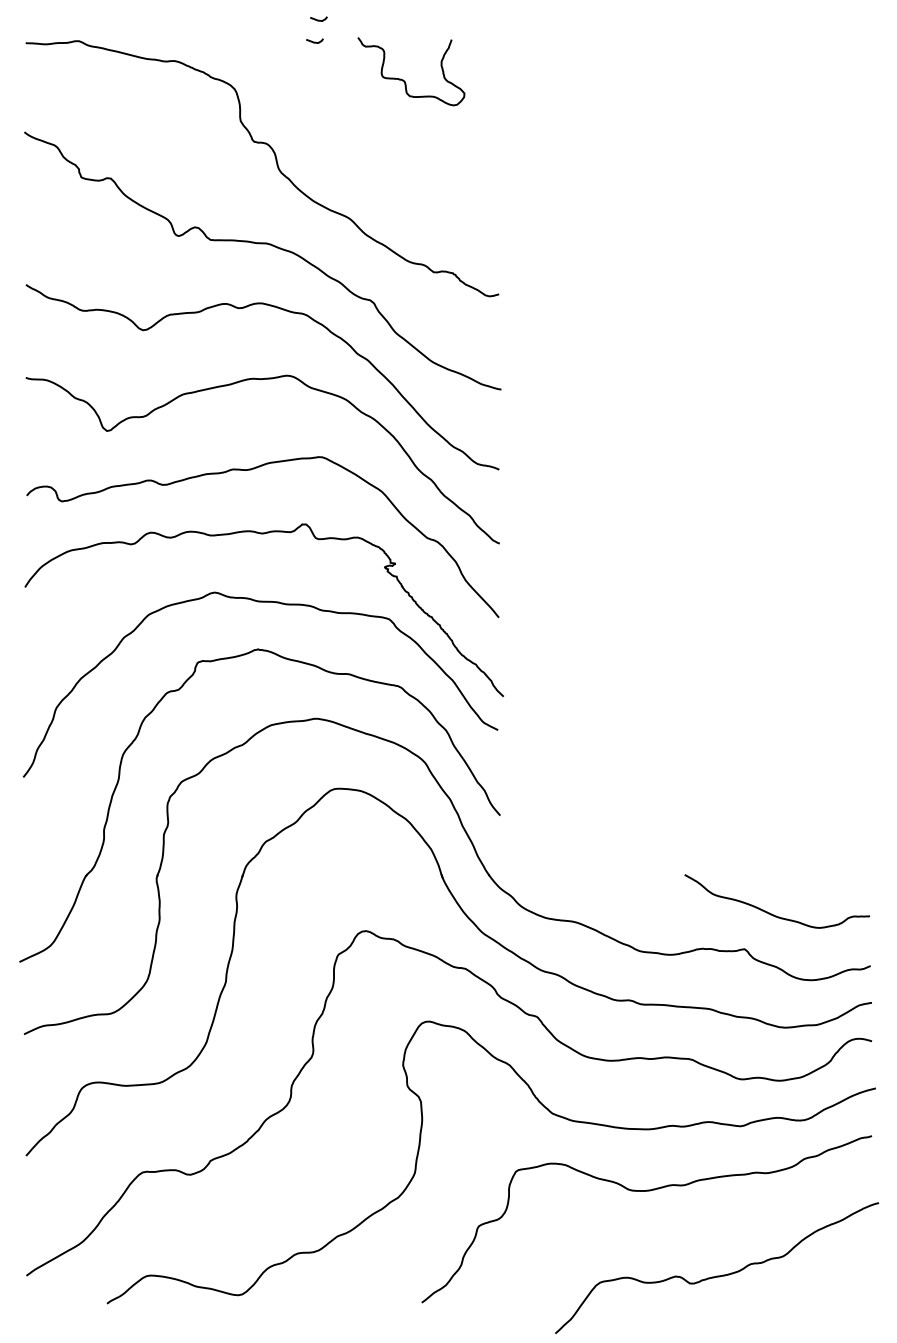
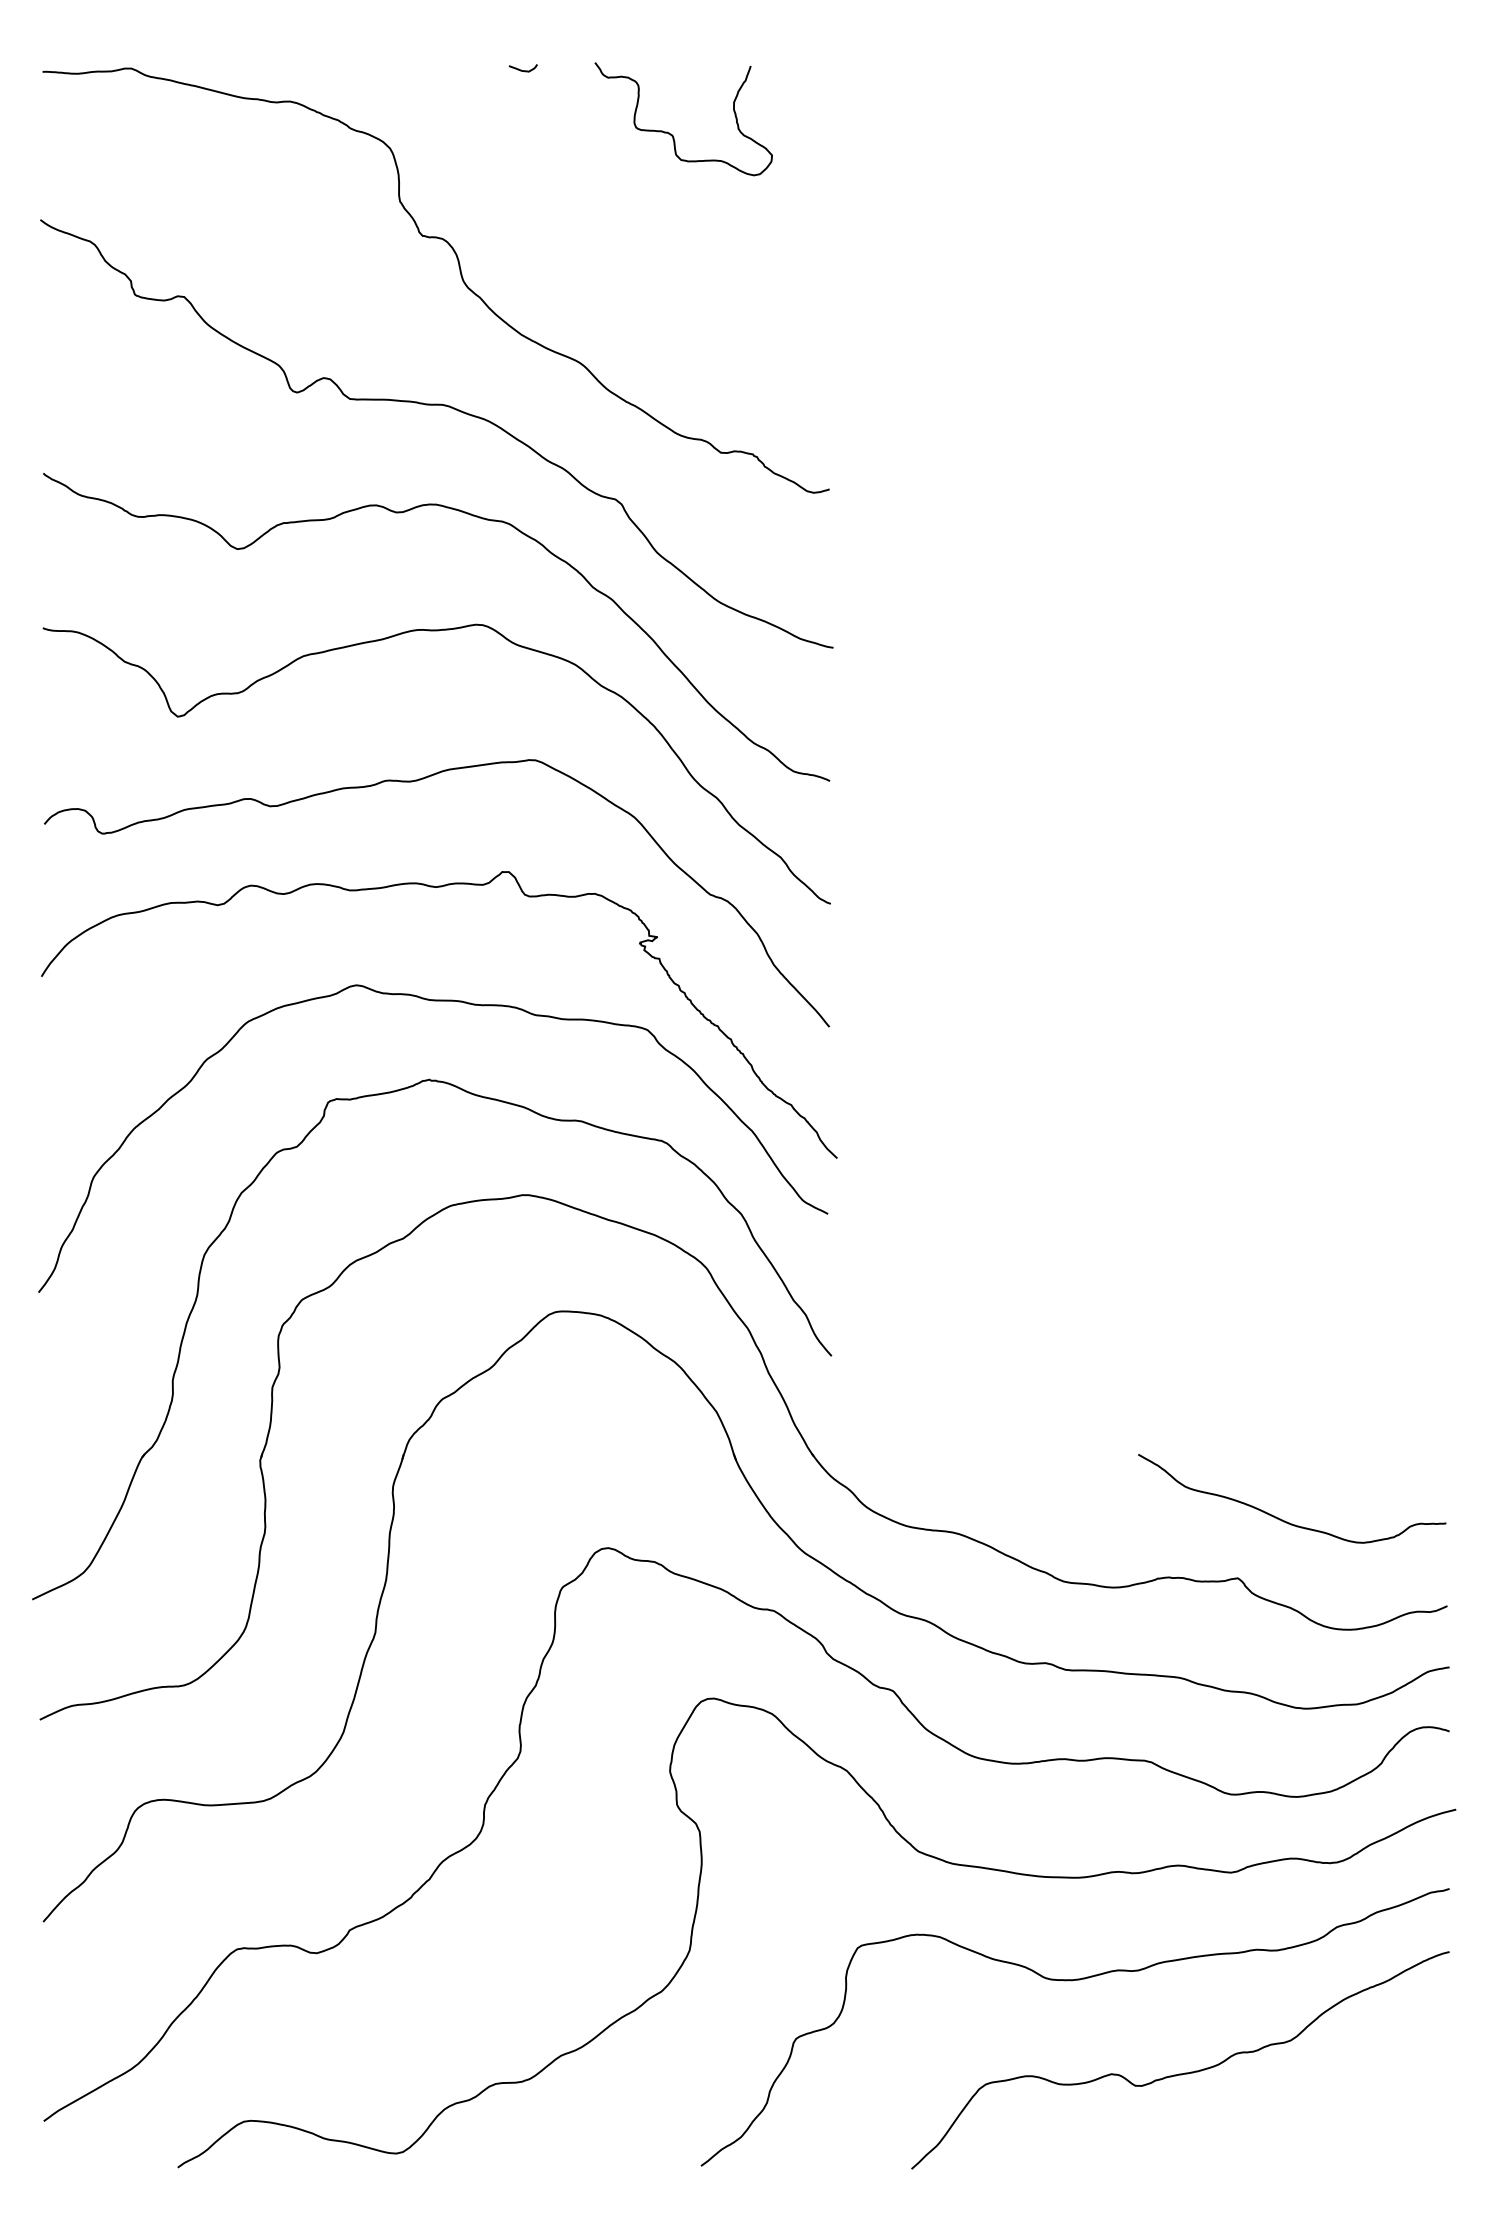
curve: (318, 19) -> (529, 32), removed
curve: (717, 1275) -> (1181, 2072), moved

